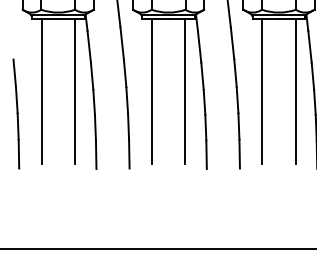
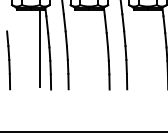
line: (42, 91) -> (22, 48), removed
line: (151, 91) -> (80, 48), removed
line: (185, 91) -> (98, 48), removed
line: (263, 91) -> (139, 48), removed
line: (295, 91) -> (156, 48), removed

